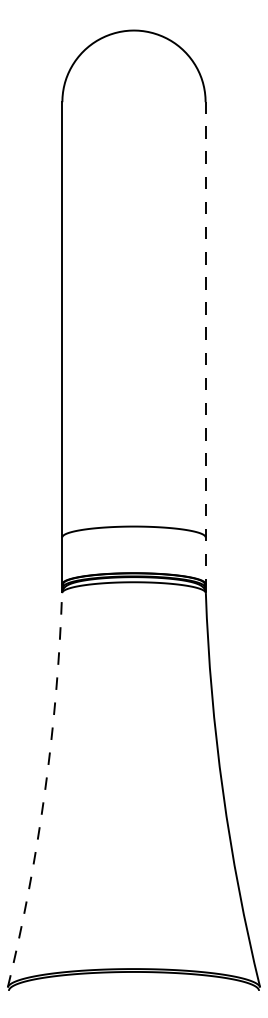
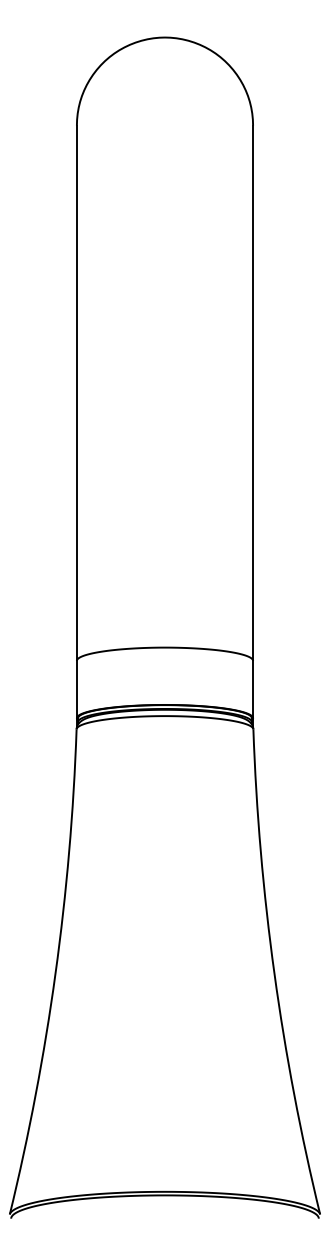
line: (205, 346) -> (252, 426), dashed -> solid
arc: (45, 791) -> (56, 973), dashed -> solid

